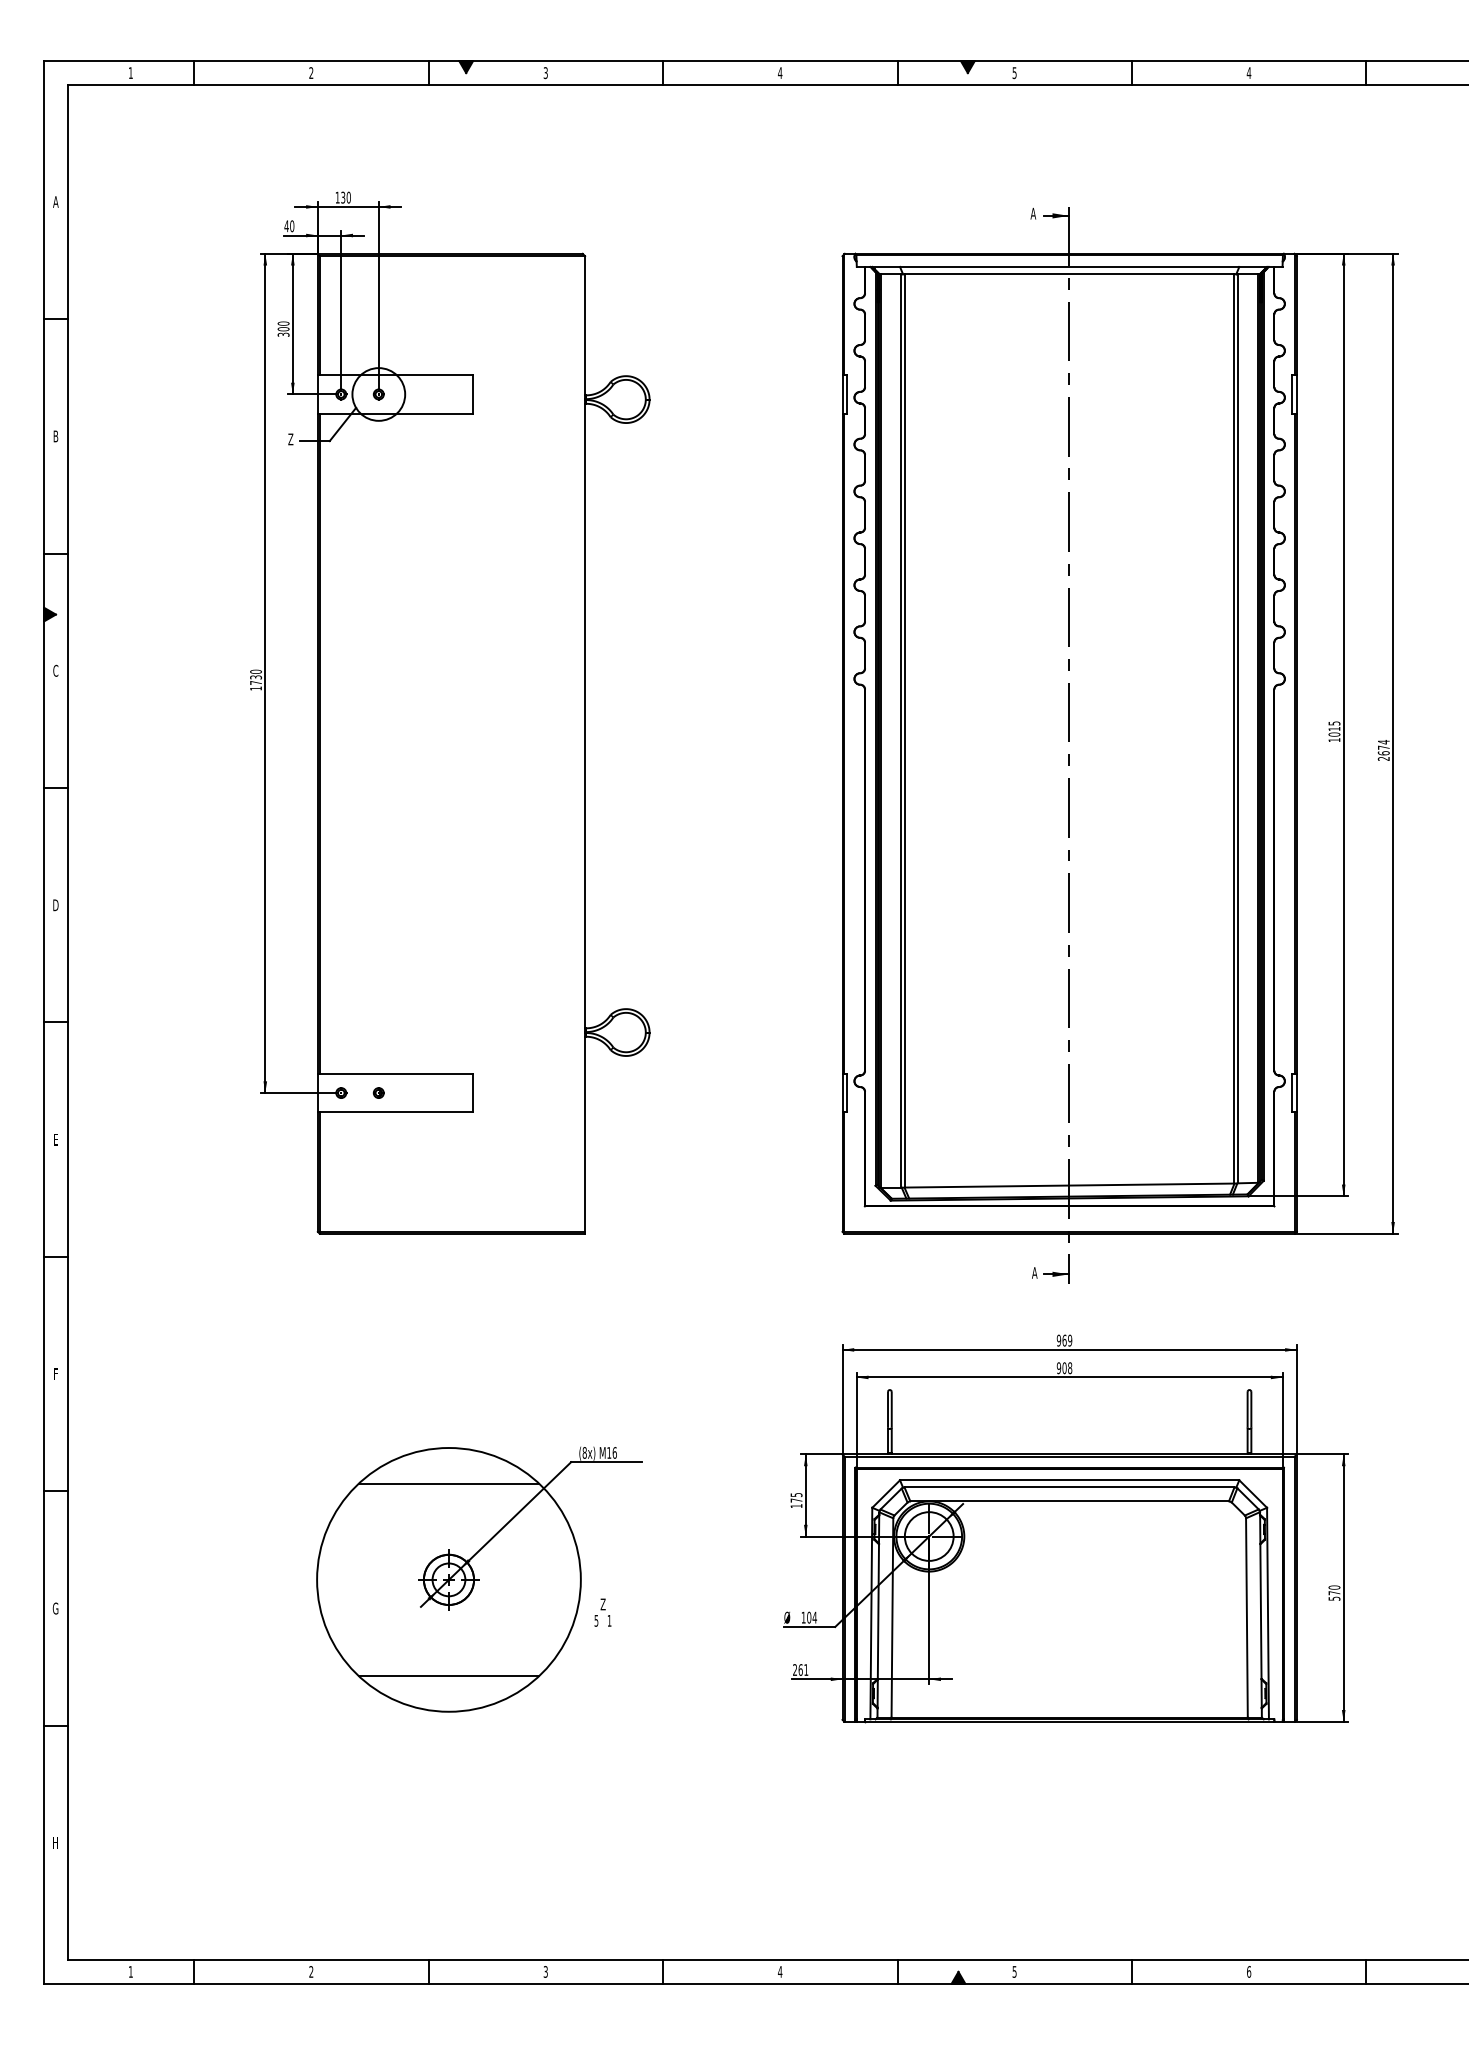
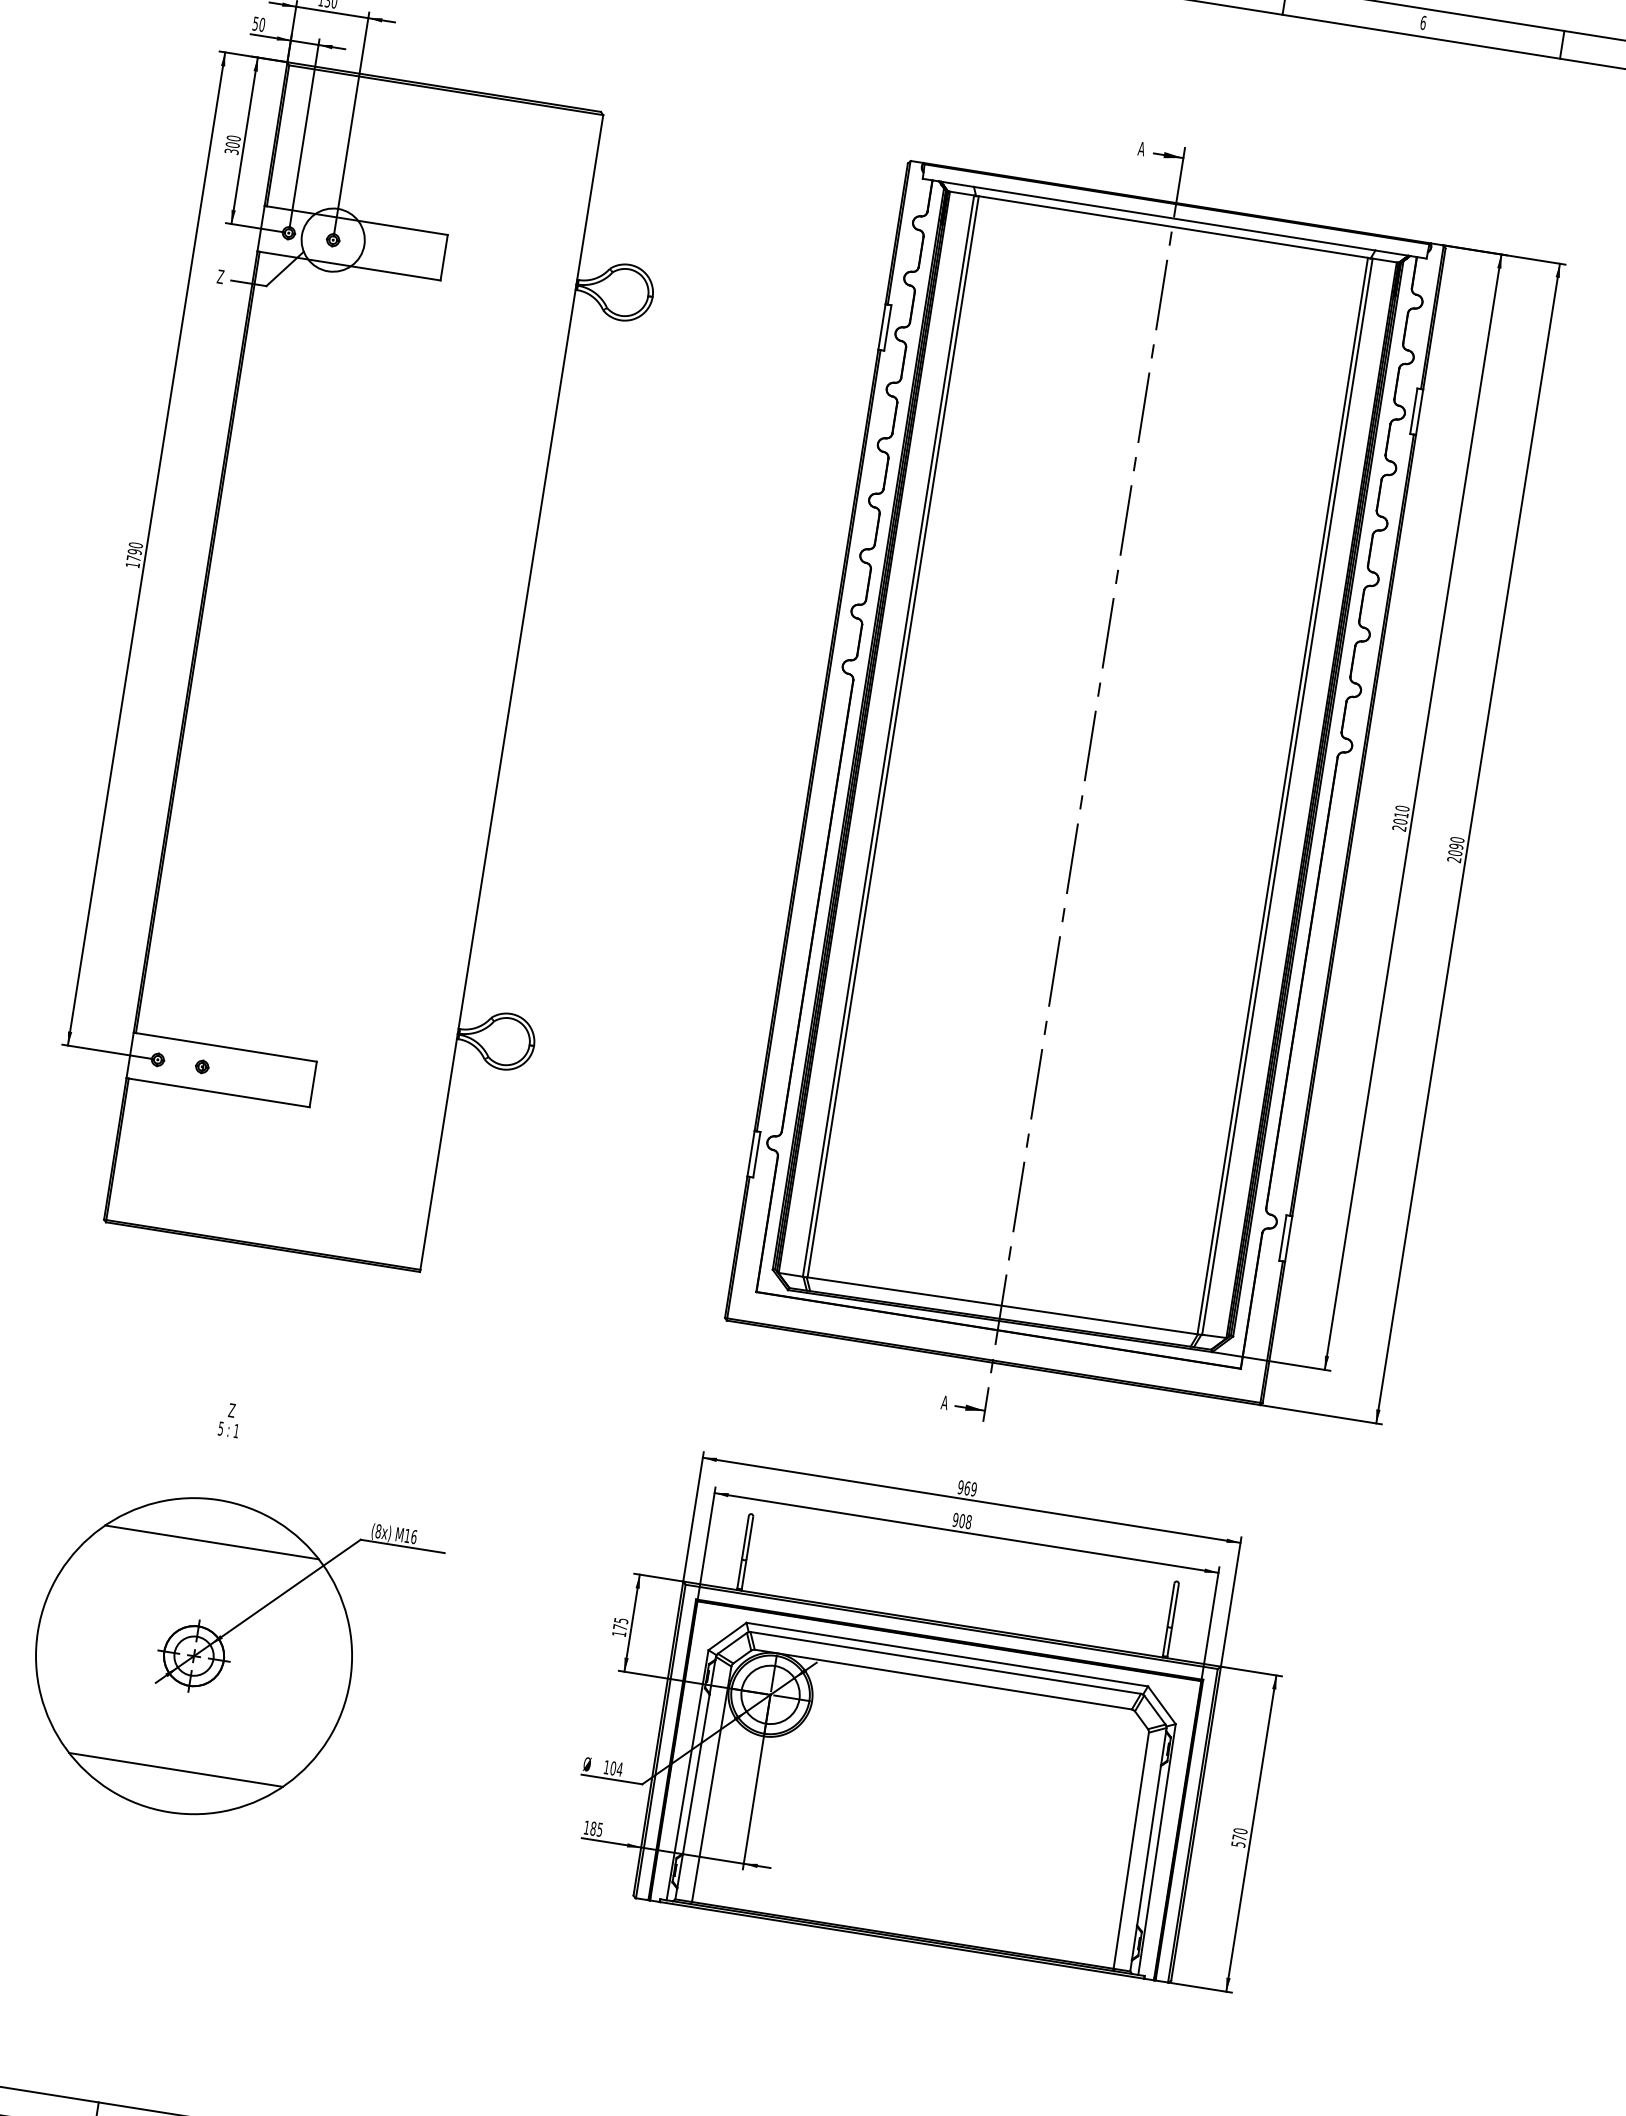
text: (1248, 73) -> (1422, 23), 4 -> 6
text: (286, 226) -> (255, 24), 40 -> 50
text: (255, 677) -> (134, 551), 1730 -> 1790
text: (1334, 731) -> (1401, 818), 1015 -> 2010
text: (1383, 747) -> (1456, 846), 2674 -> 2090
text: (602, 1612) -> (229, 1419), moved
text: (800, 1669) -> (593, 1828), 261 -> 185

